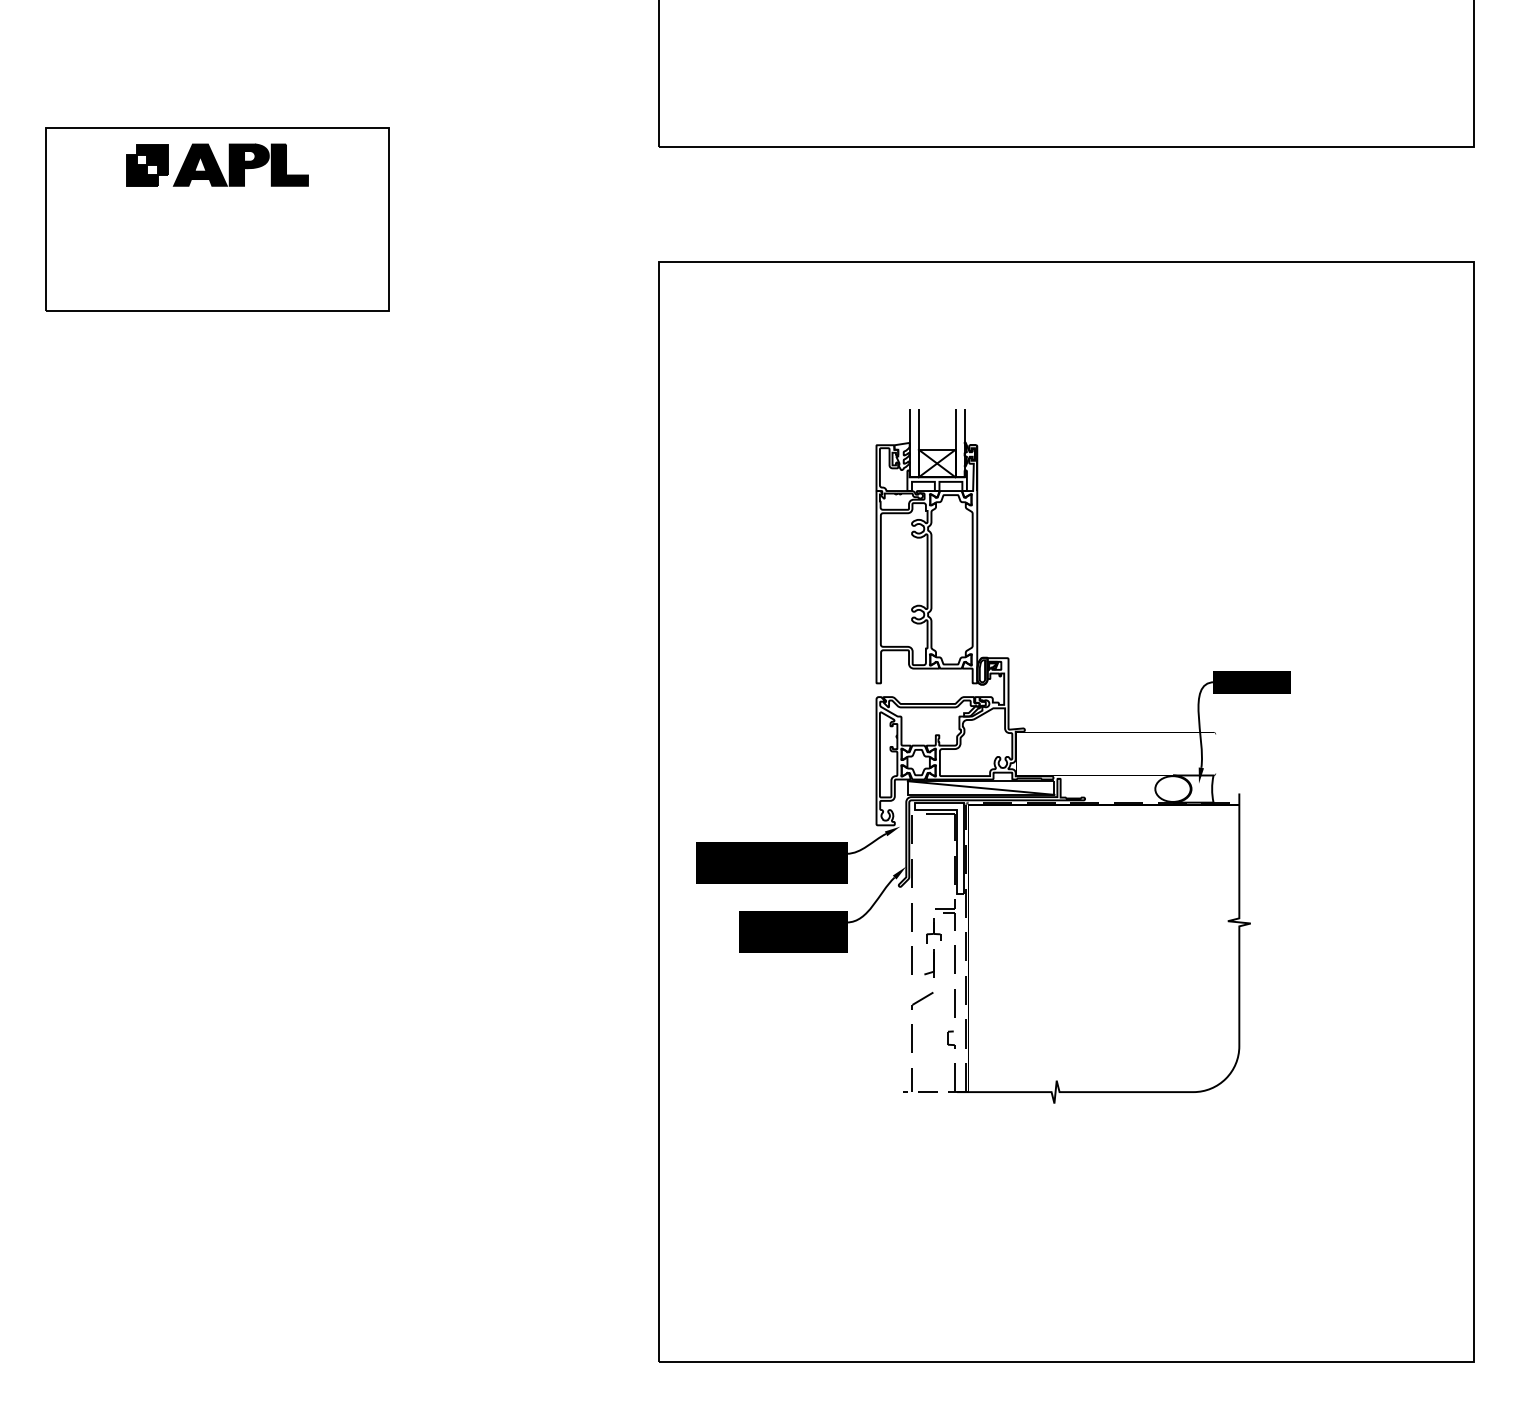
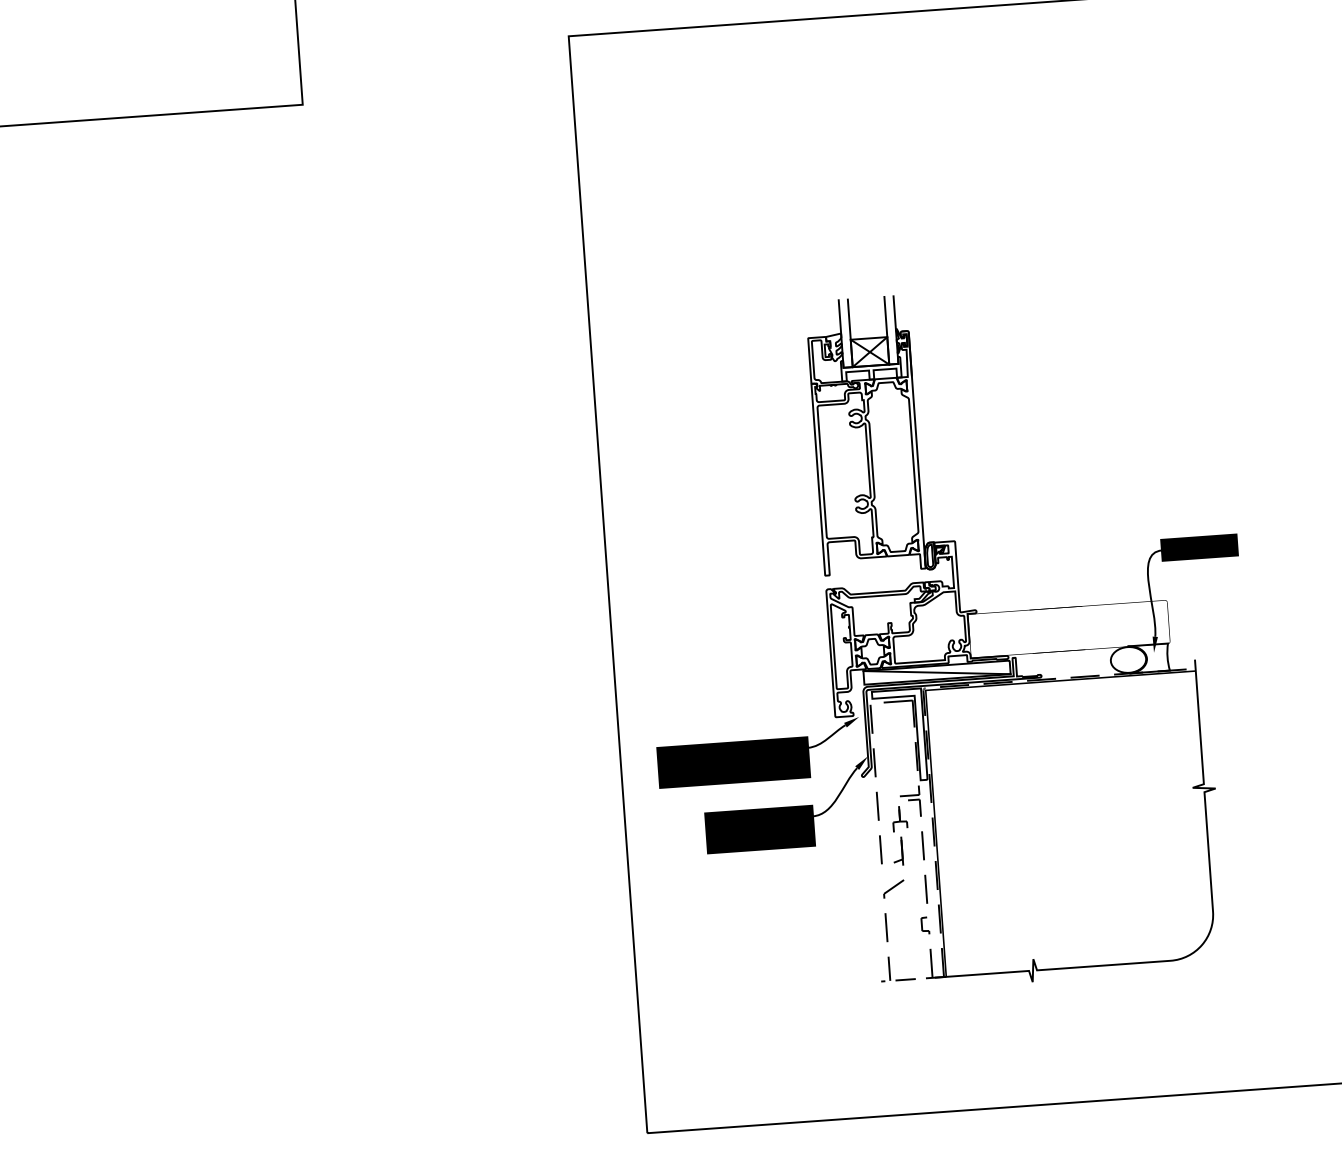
part: (993, 756) -> (947, 640), moved

